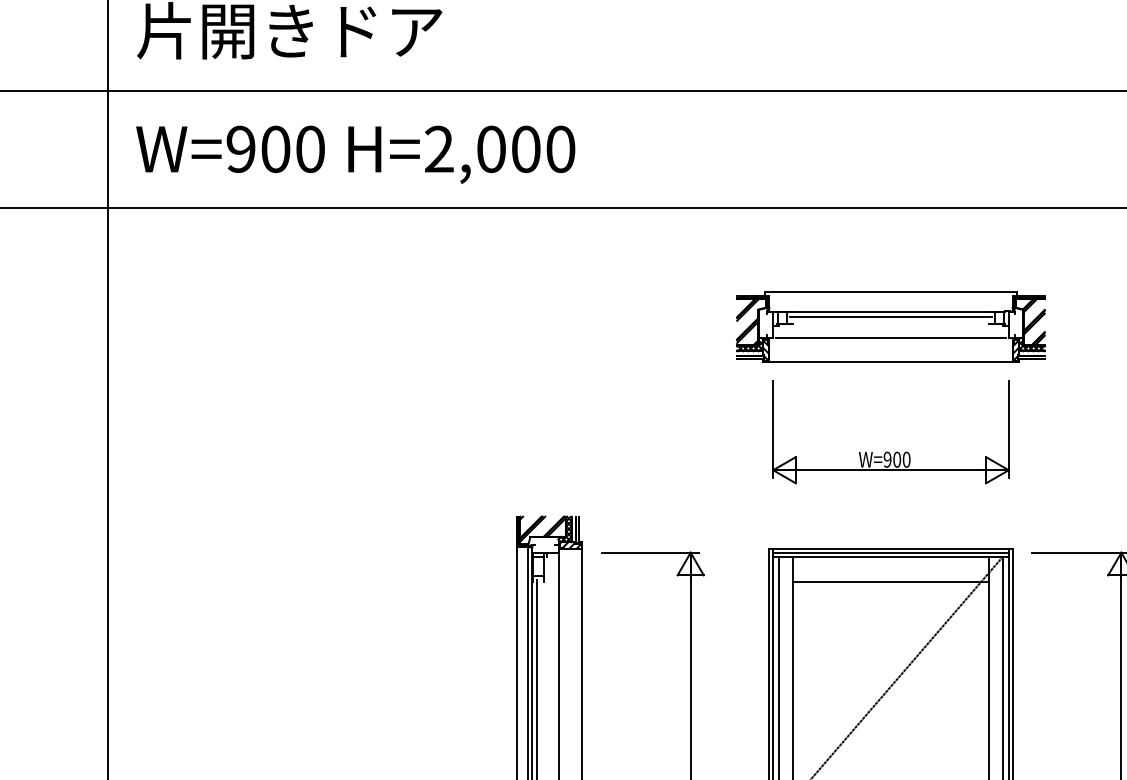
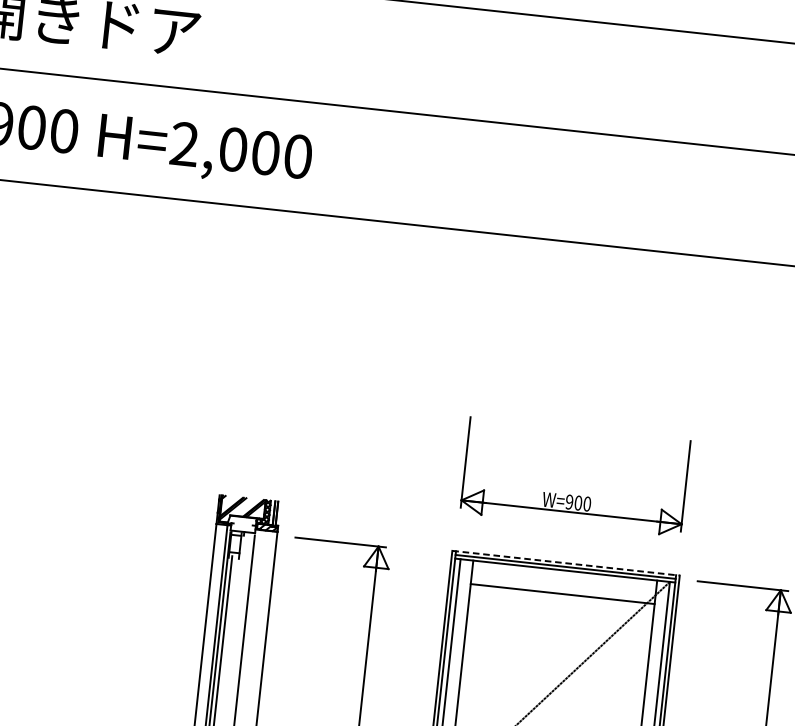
part: (890, 326) -> (588, 355), removed
part: (888, 451) -> (571, 494), moved
line: (890, 548) -> (565, 562), solid -> dashed

